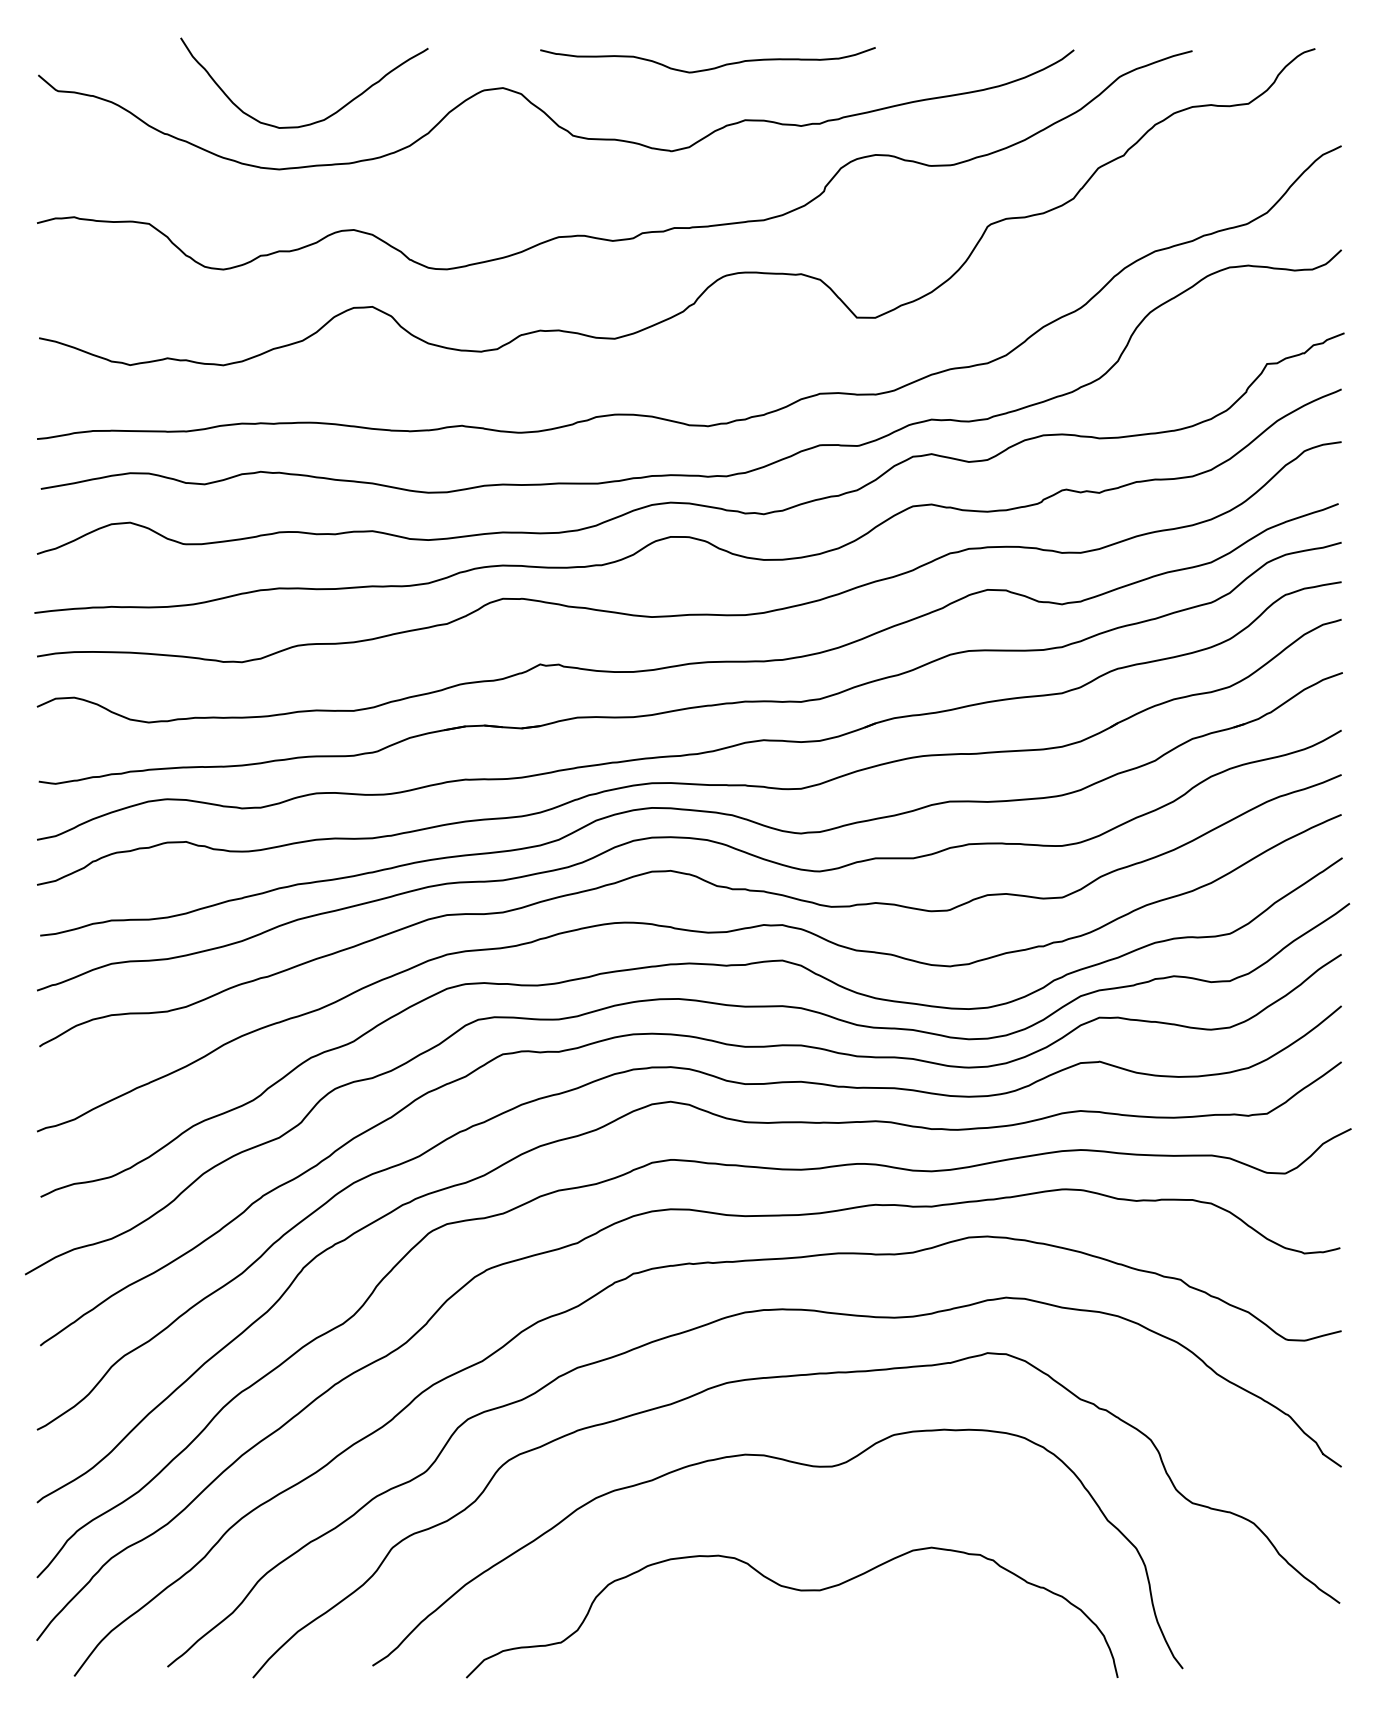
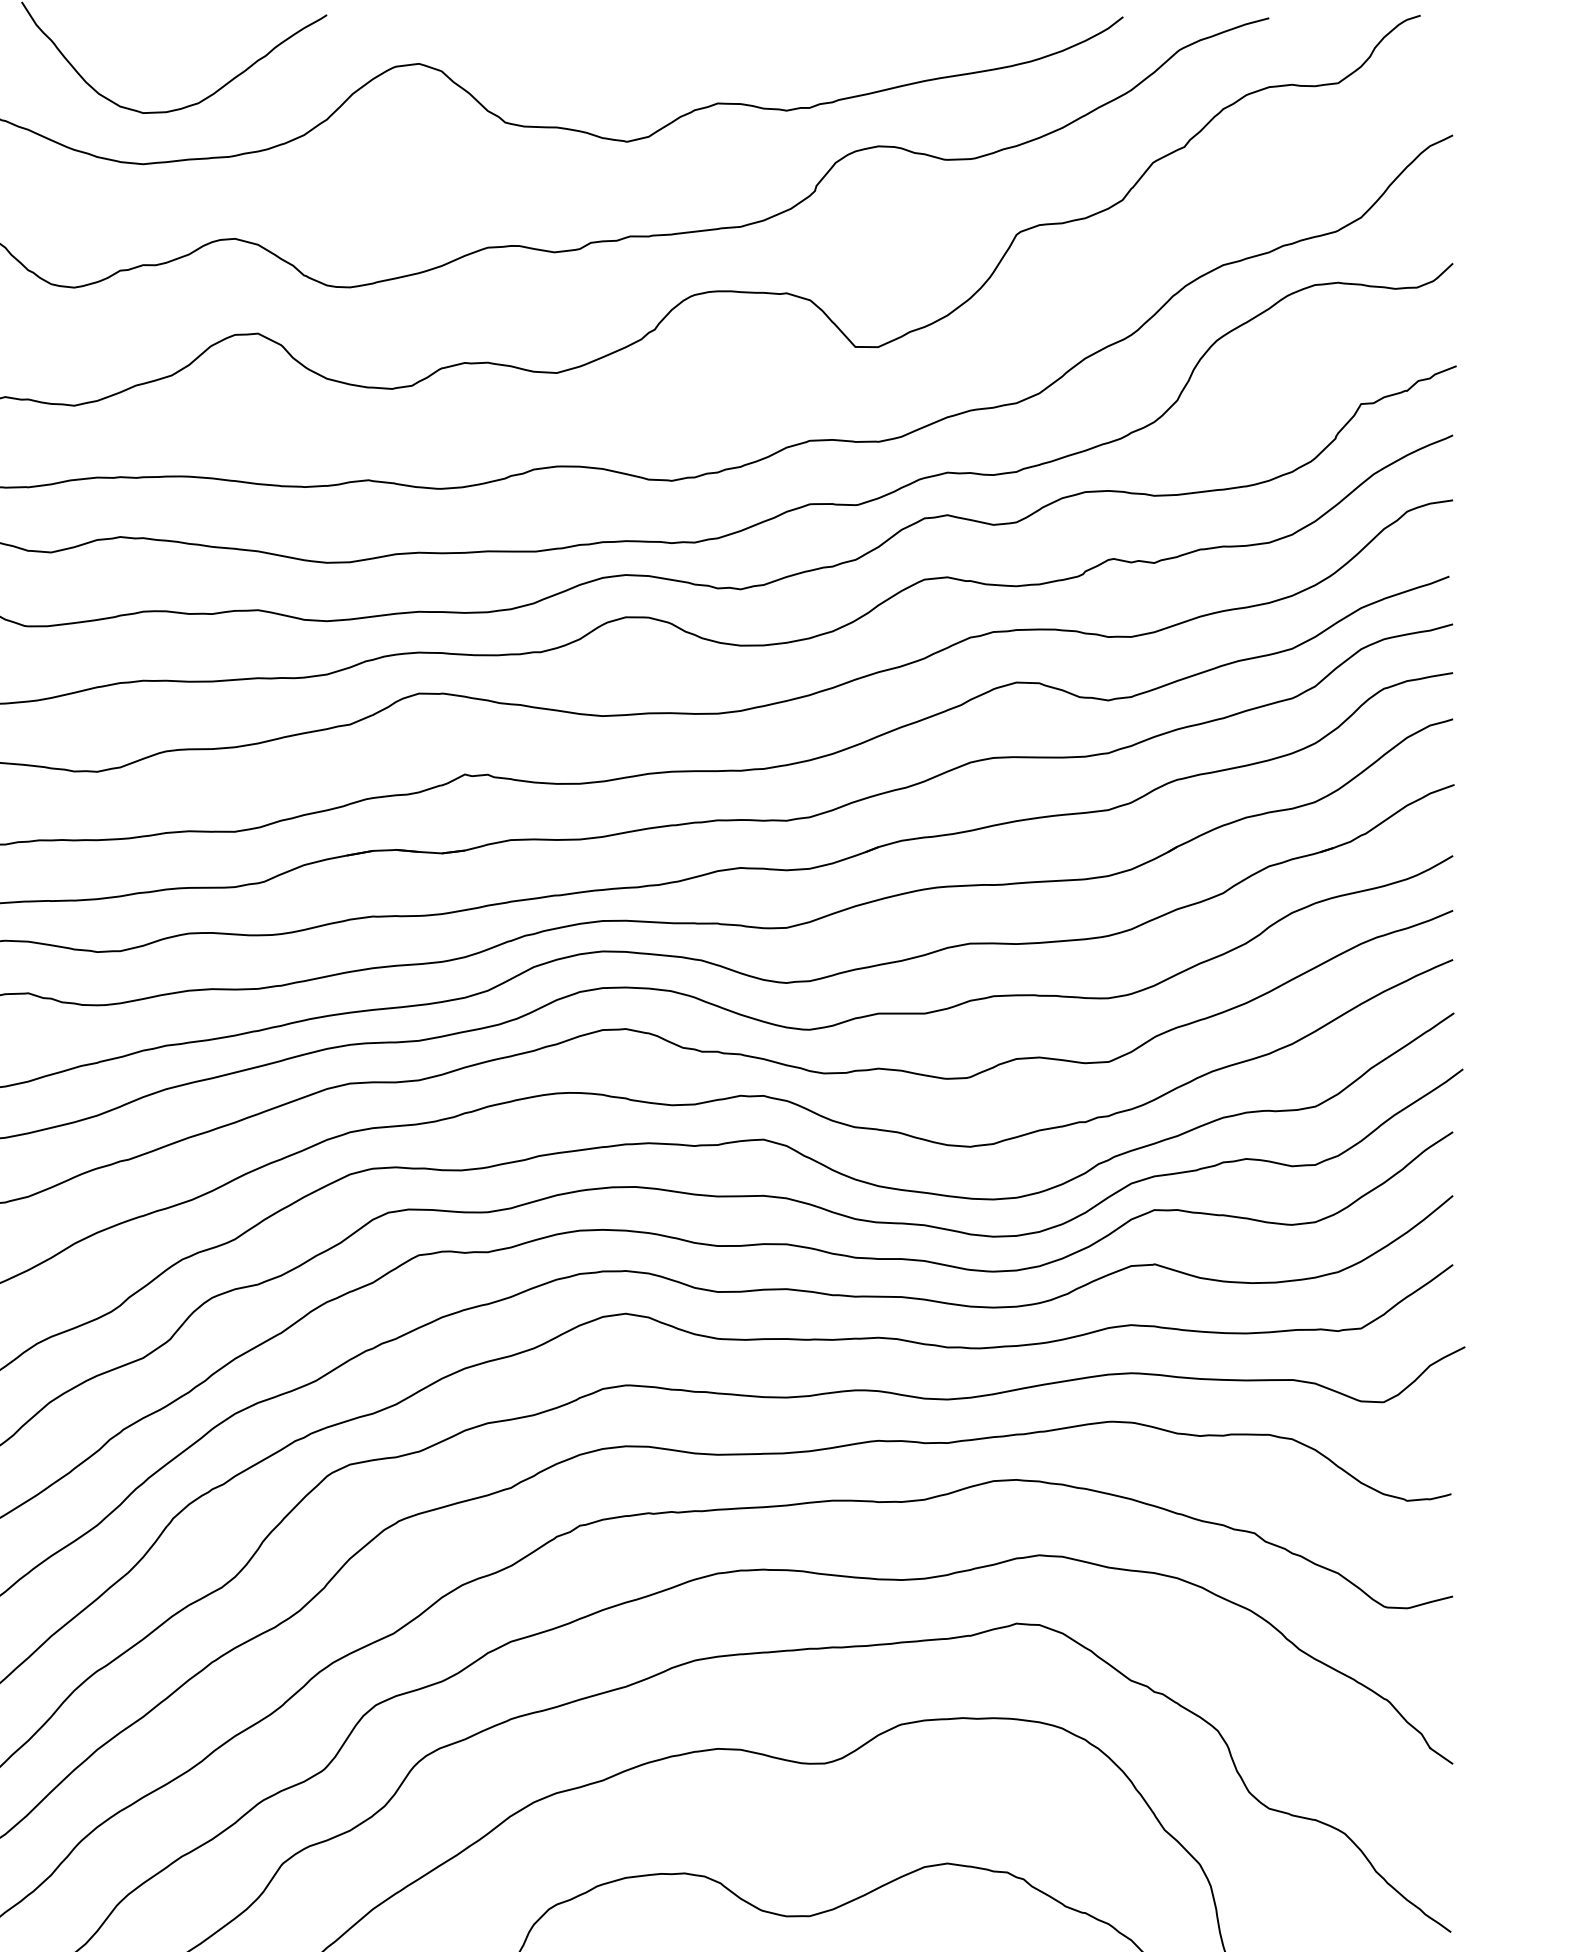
curve: (708, 68) -> (672, 39), removed

